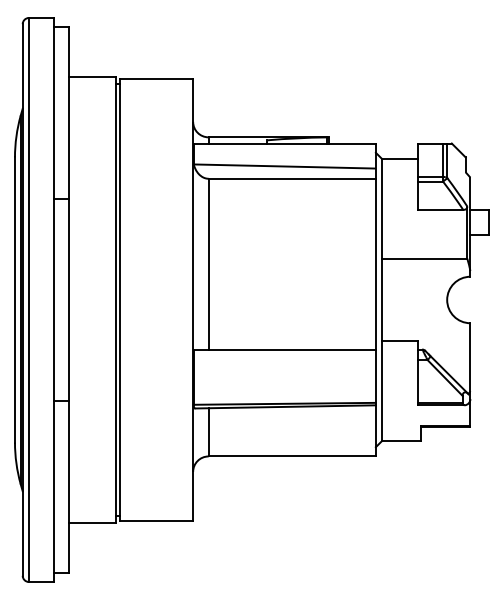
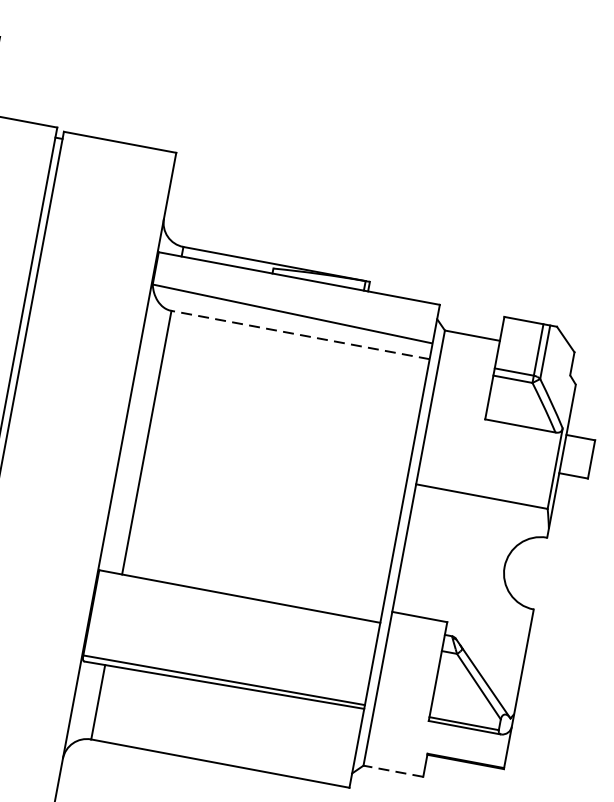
line: (292, 178) -> (301, 334), solid -> dashed
line: (400, 440) -> (392, 770), solid -> dashed

